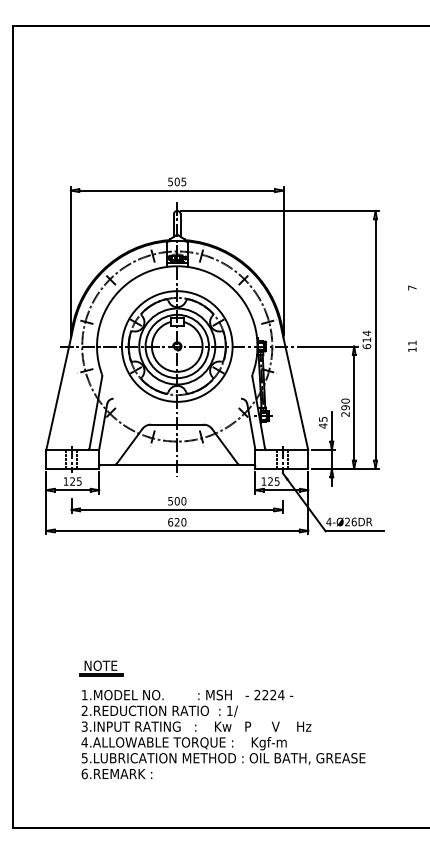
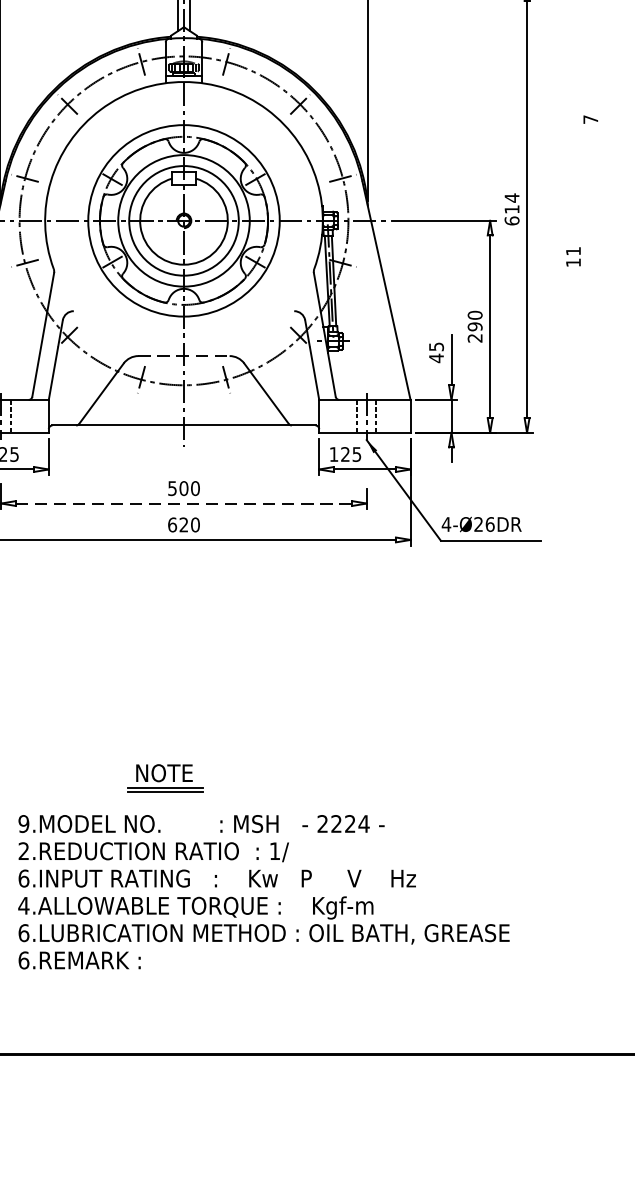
text: (412, 345) -> (573, 255), moved
line: (177, 424) -> (184, 355), solid -> dashed
line: (177, 509) -> (184, 502), solid -> dashed
part: (101, 668) -> (165, 777), moved
text: (84, 695) -> (23, 824), 1.MODEL -> 9.MODEL
text: (84, 726) -> (23, 878), 3.INPUT -> 6.INPUT
text: (84, 758) -> (23, 933), 5.LUBRICATION -> 6.LUBRICATION

